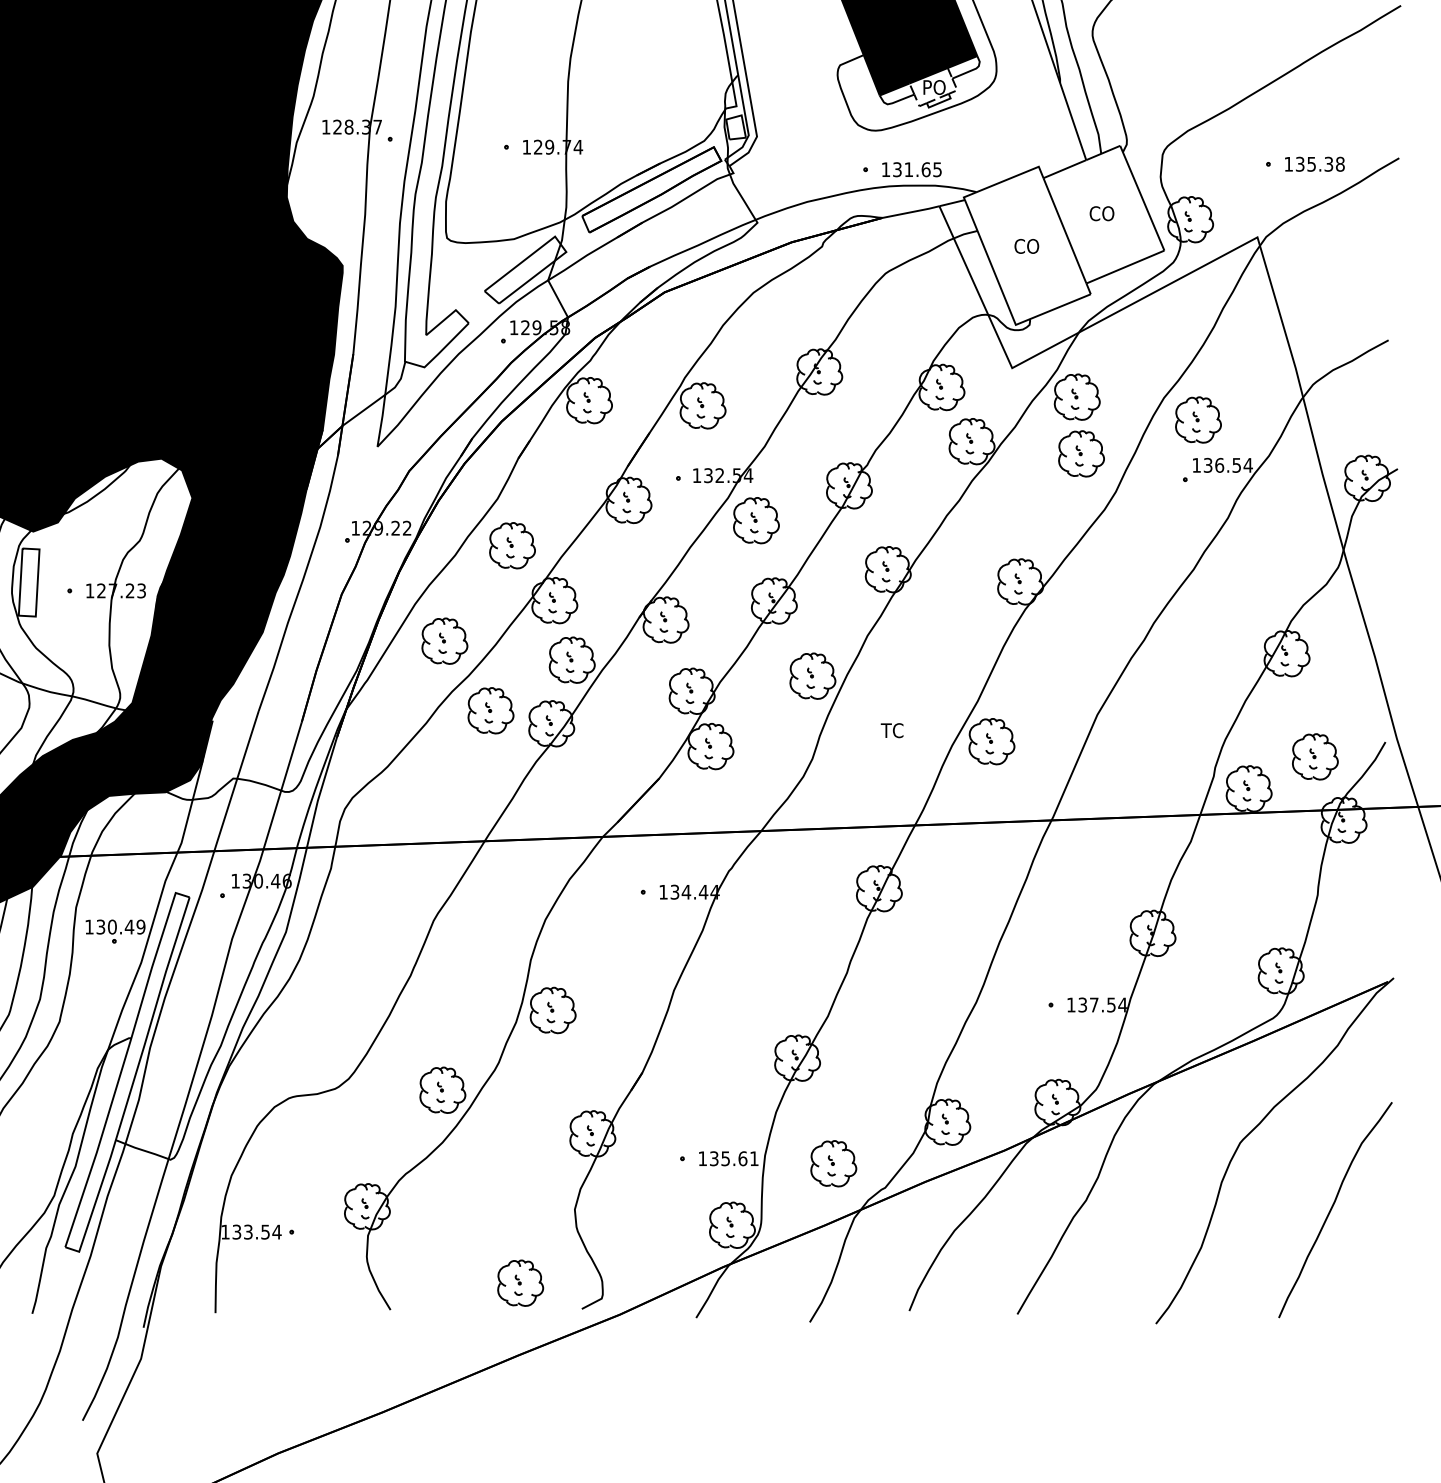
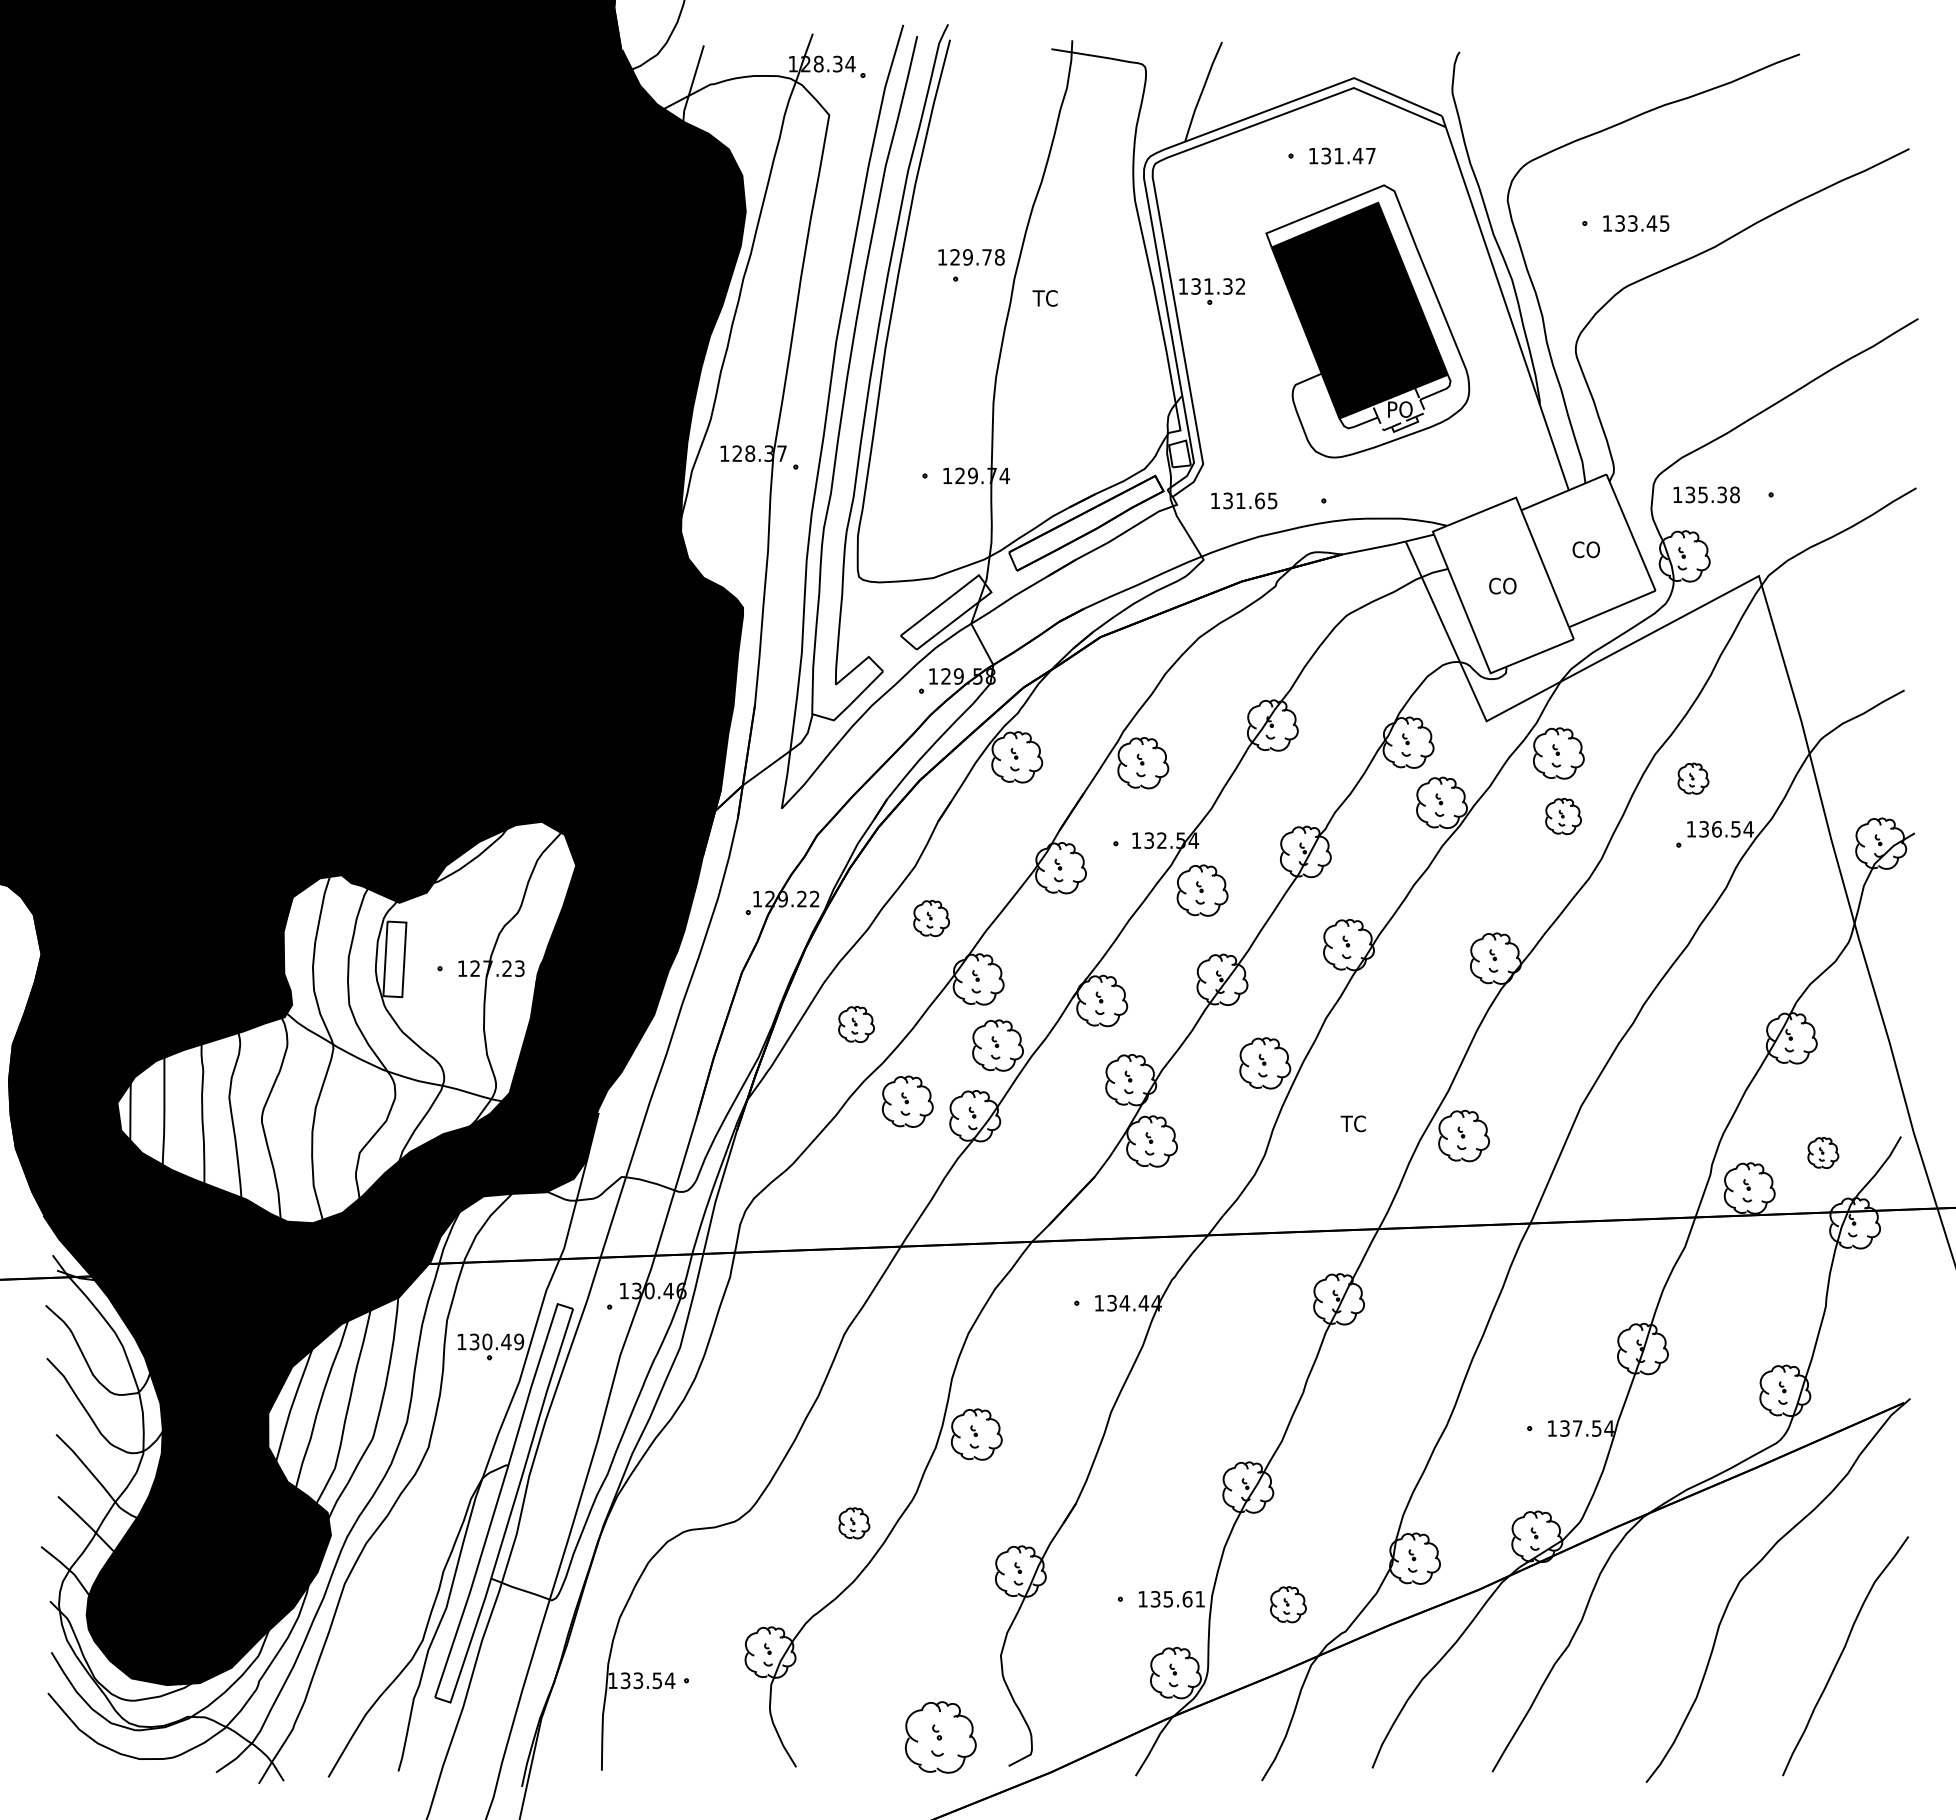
text: (1314, 163) -> (1706, 494), moved
text: (912, 169) -> (1244, 500), moved
part: (1198, 419) -> (1693, 778), size x0.6
part: (1081, 453) -> (1563, 816), size x0.7
part: (512, 545) -> (931, 918), size x0.7
part: (444, 641) -> (856, 1024), size x0.7
part: (1315, 756) -> (1823, 1152), size x0.6
part: (443, 1090) -> (854, 1523), size x0.6
part: (833, 1163) -> (1288, 1604), size x0.7
part: (520, 1283) -> (940, 1737), size x1.4

